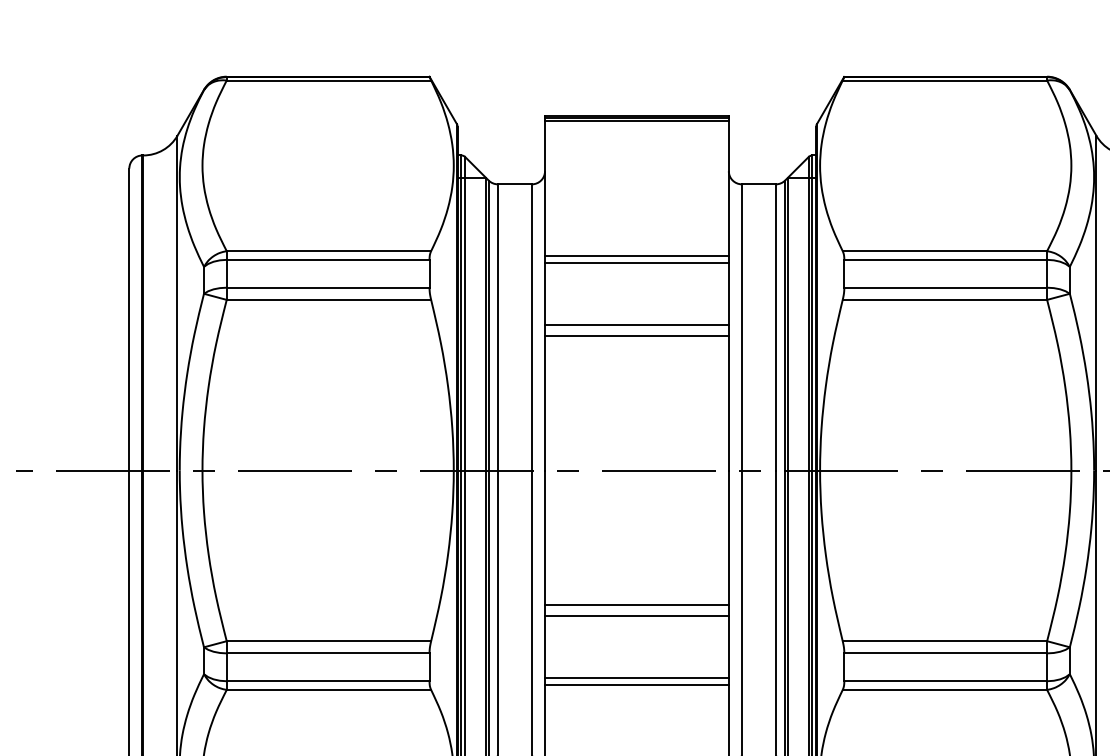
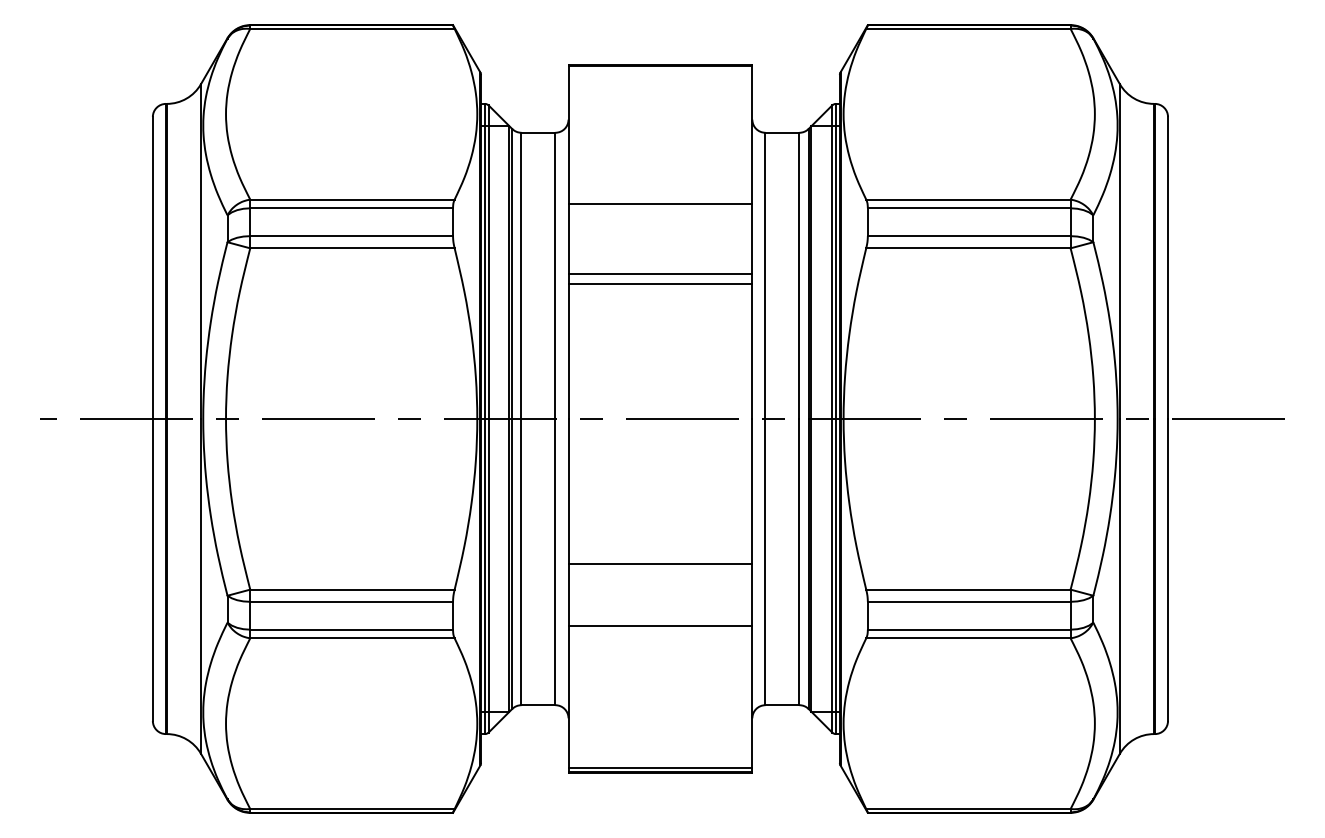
line: (636, 121) -> (660, 69), removed
line: (636, 263) -> (660, 211), removed
line: (636, 605) -> (660, 553), removed
line: (636, 685) -> (660, 633), removed

